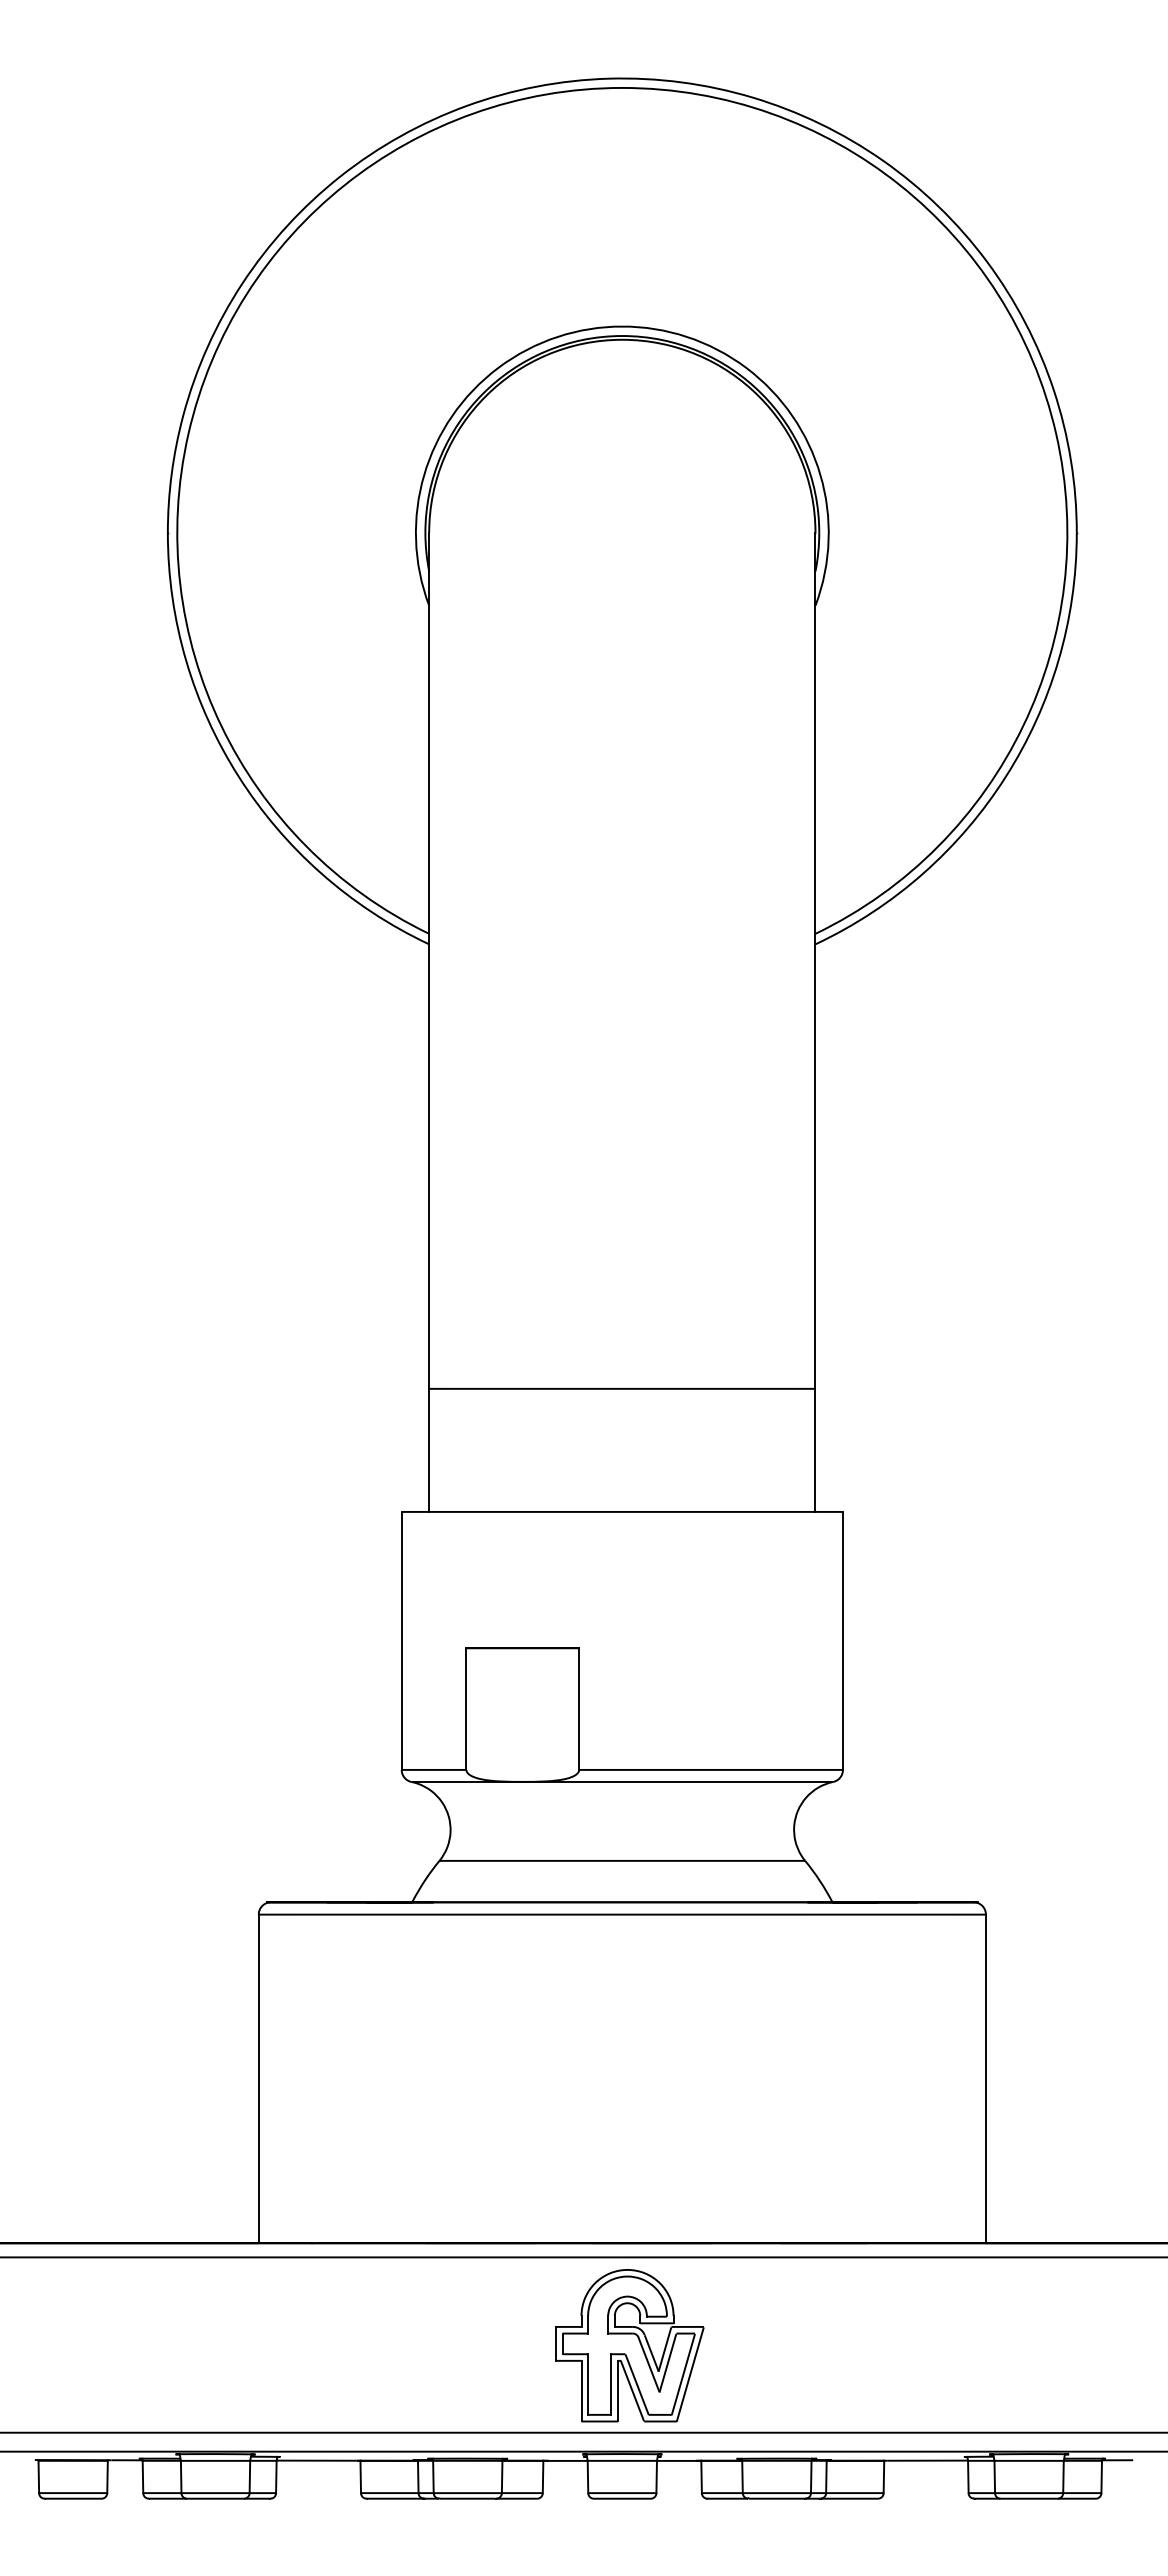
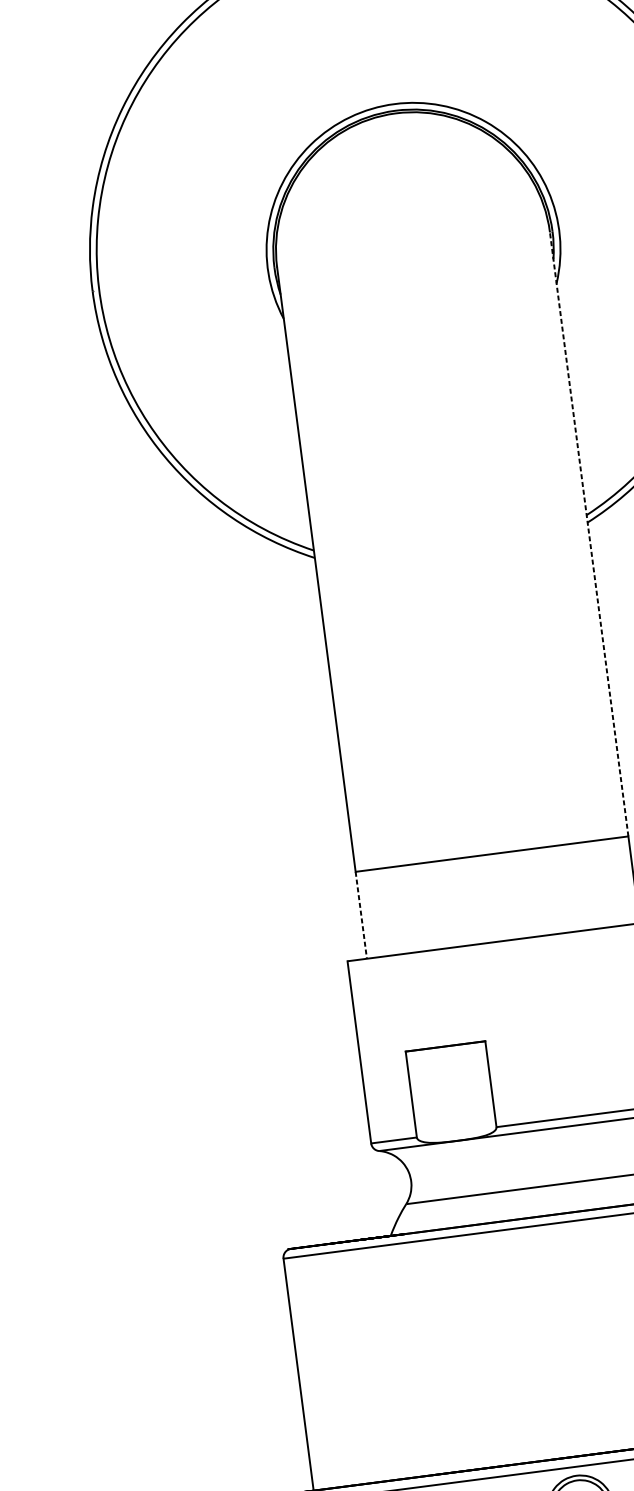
line: (815, 960) -> (589, 533), solid -> dashed
line: (429, 1450) -> (361, 915), solid -> dashed

